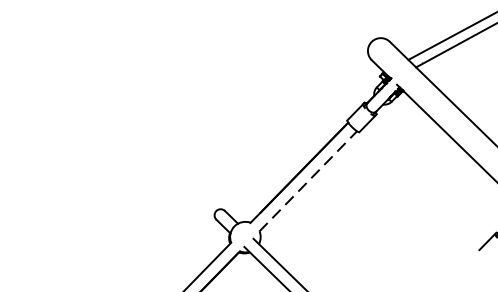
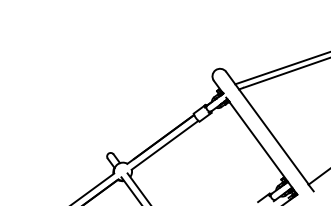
line: (308, 181) -> (165, 145), dashed -> solid

